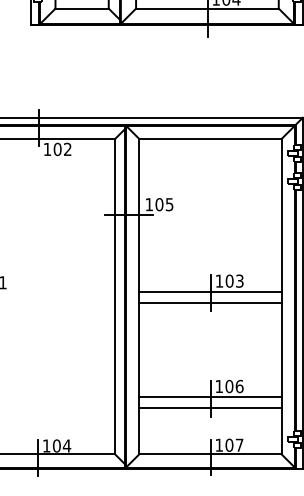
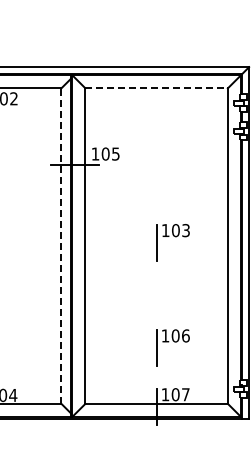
line: (210, 138) -> (156, 87), solid -> dashed
line: (210, 291) -> (156, 240), removed
line: (115, 296) -> (61, 245), solid -> dashed
line: (210, 302) -> (156, 251), removed
line: (210, 397) -> (156, 346), removed
line: (210, 408) -> (156, 357), removed

